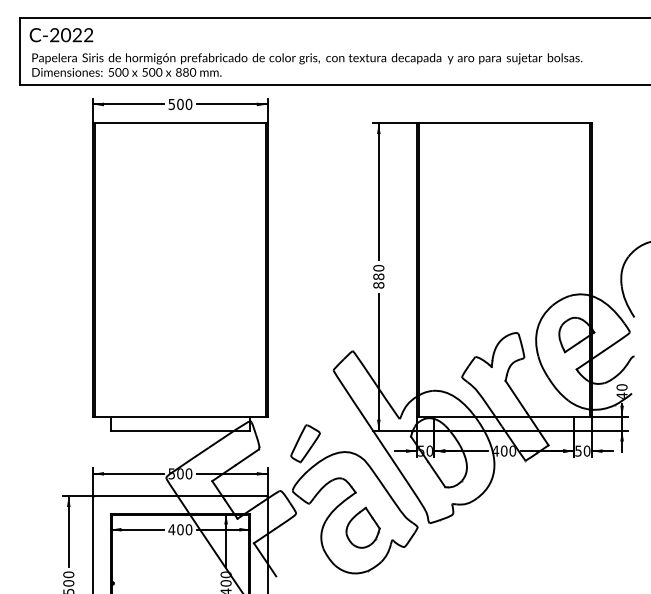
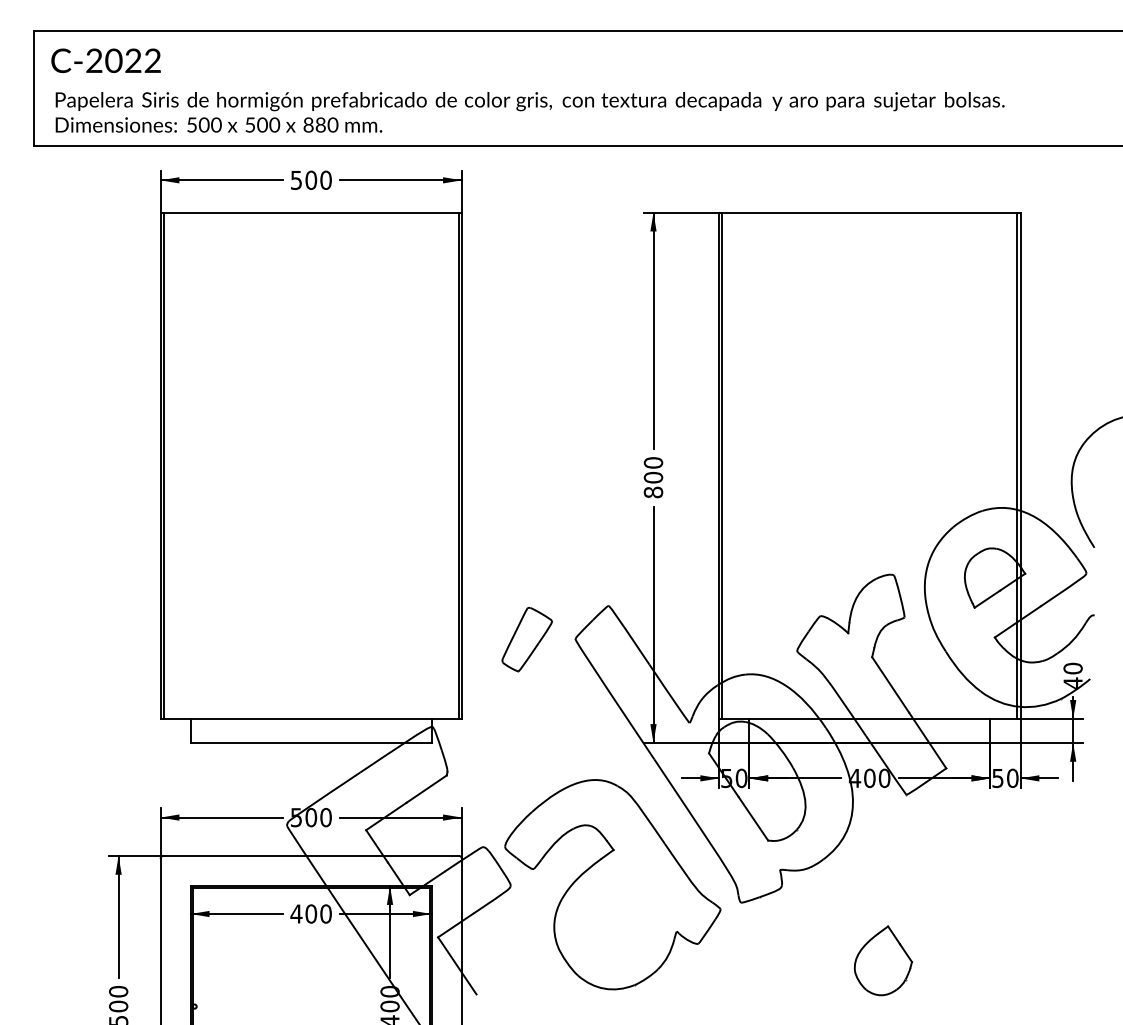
text: (378, 276) -> (652, 477), 880 -> 800
part: (305, 443) -> (526, 639), moved
part: (362, 527) -> (882, 960), moved

